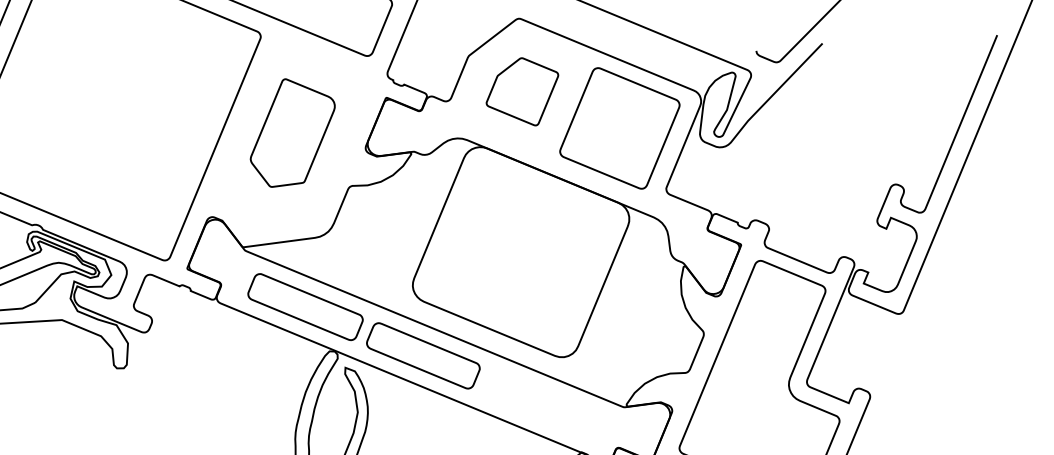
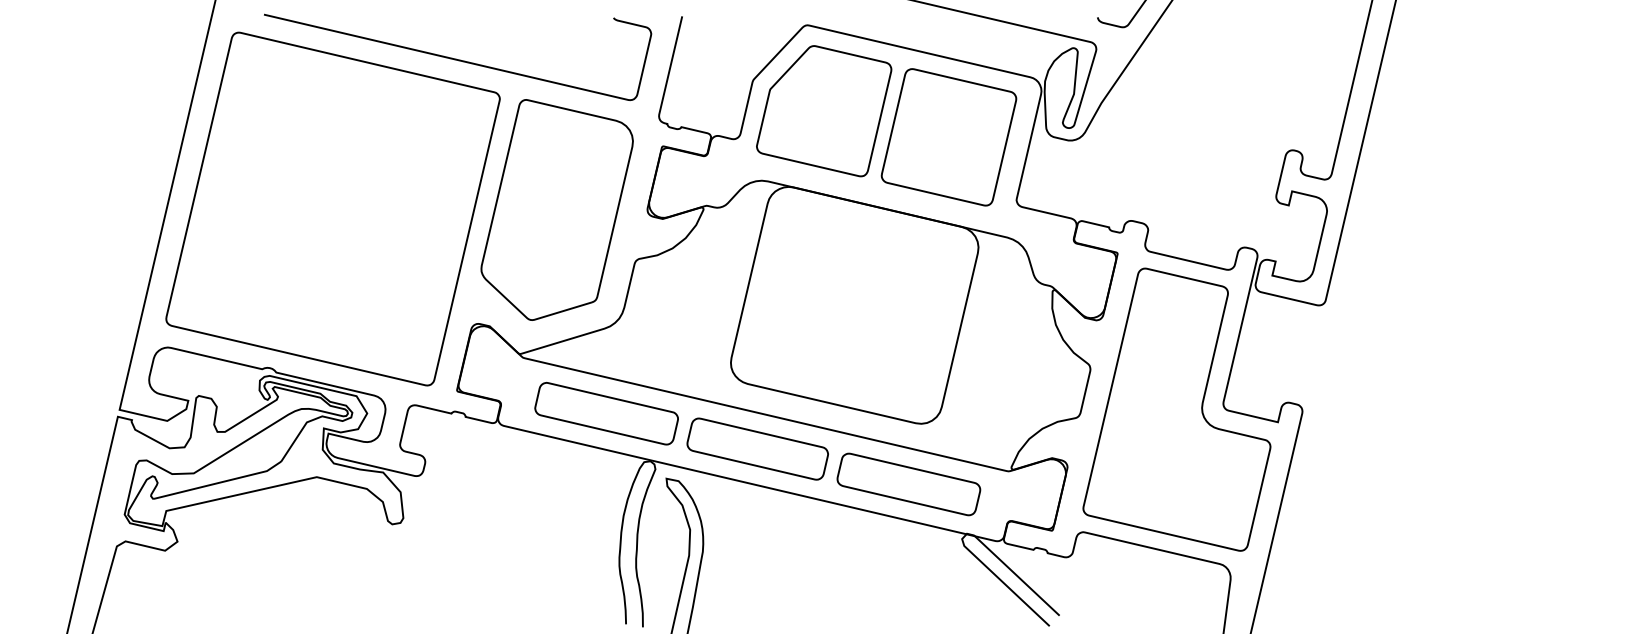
part: (522, 90) -> (824, 111), size x1.67
part: (291, 134) -> (556, 209), size x1.67
part: (540, 404) -> (908, 484), added

